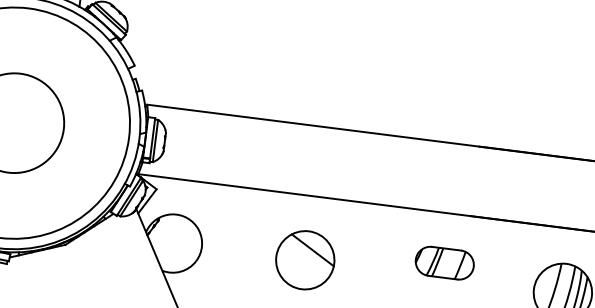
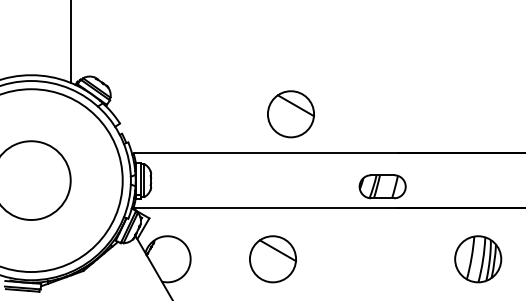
part: (350, 81) -> (290, 114), added
part: (444, 262) -> (382, 186), moved

